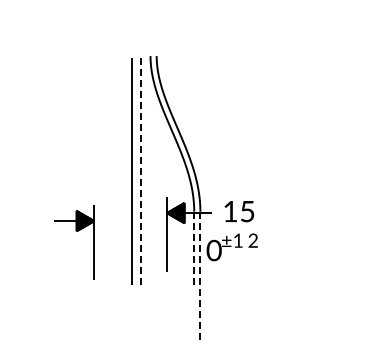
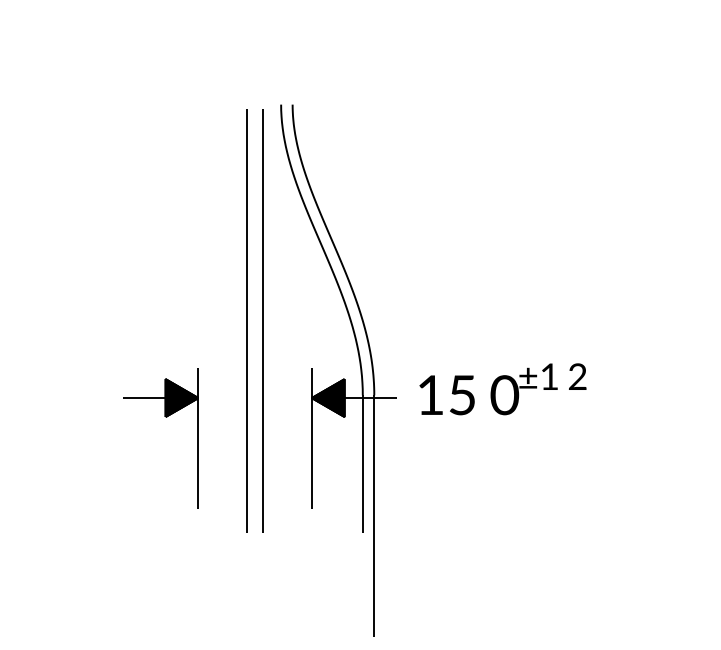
line: (141, 171) -> (264, 320), dashed -> solid
part: (75, 231) -> (163, 417), moved
text: (231, 247) -> (537, 389), moved
line: (194, 248) -> (363, 464), dashed -> solid
line: (200, 276) -> (374, 516), dashed -> solid

